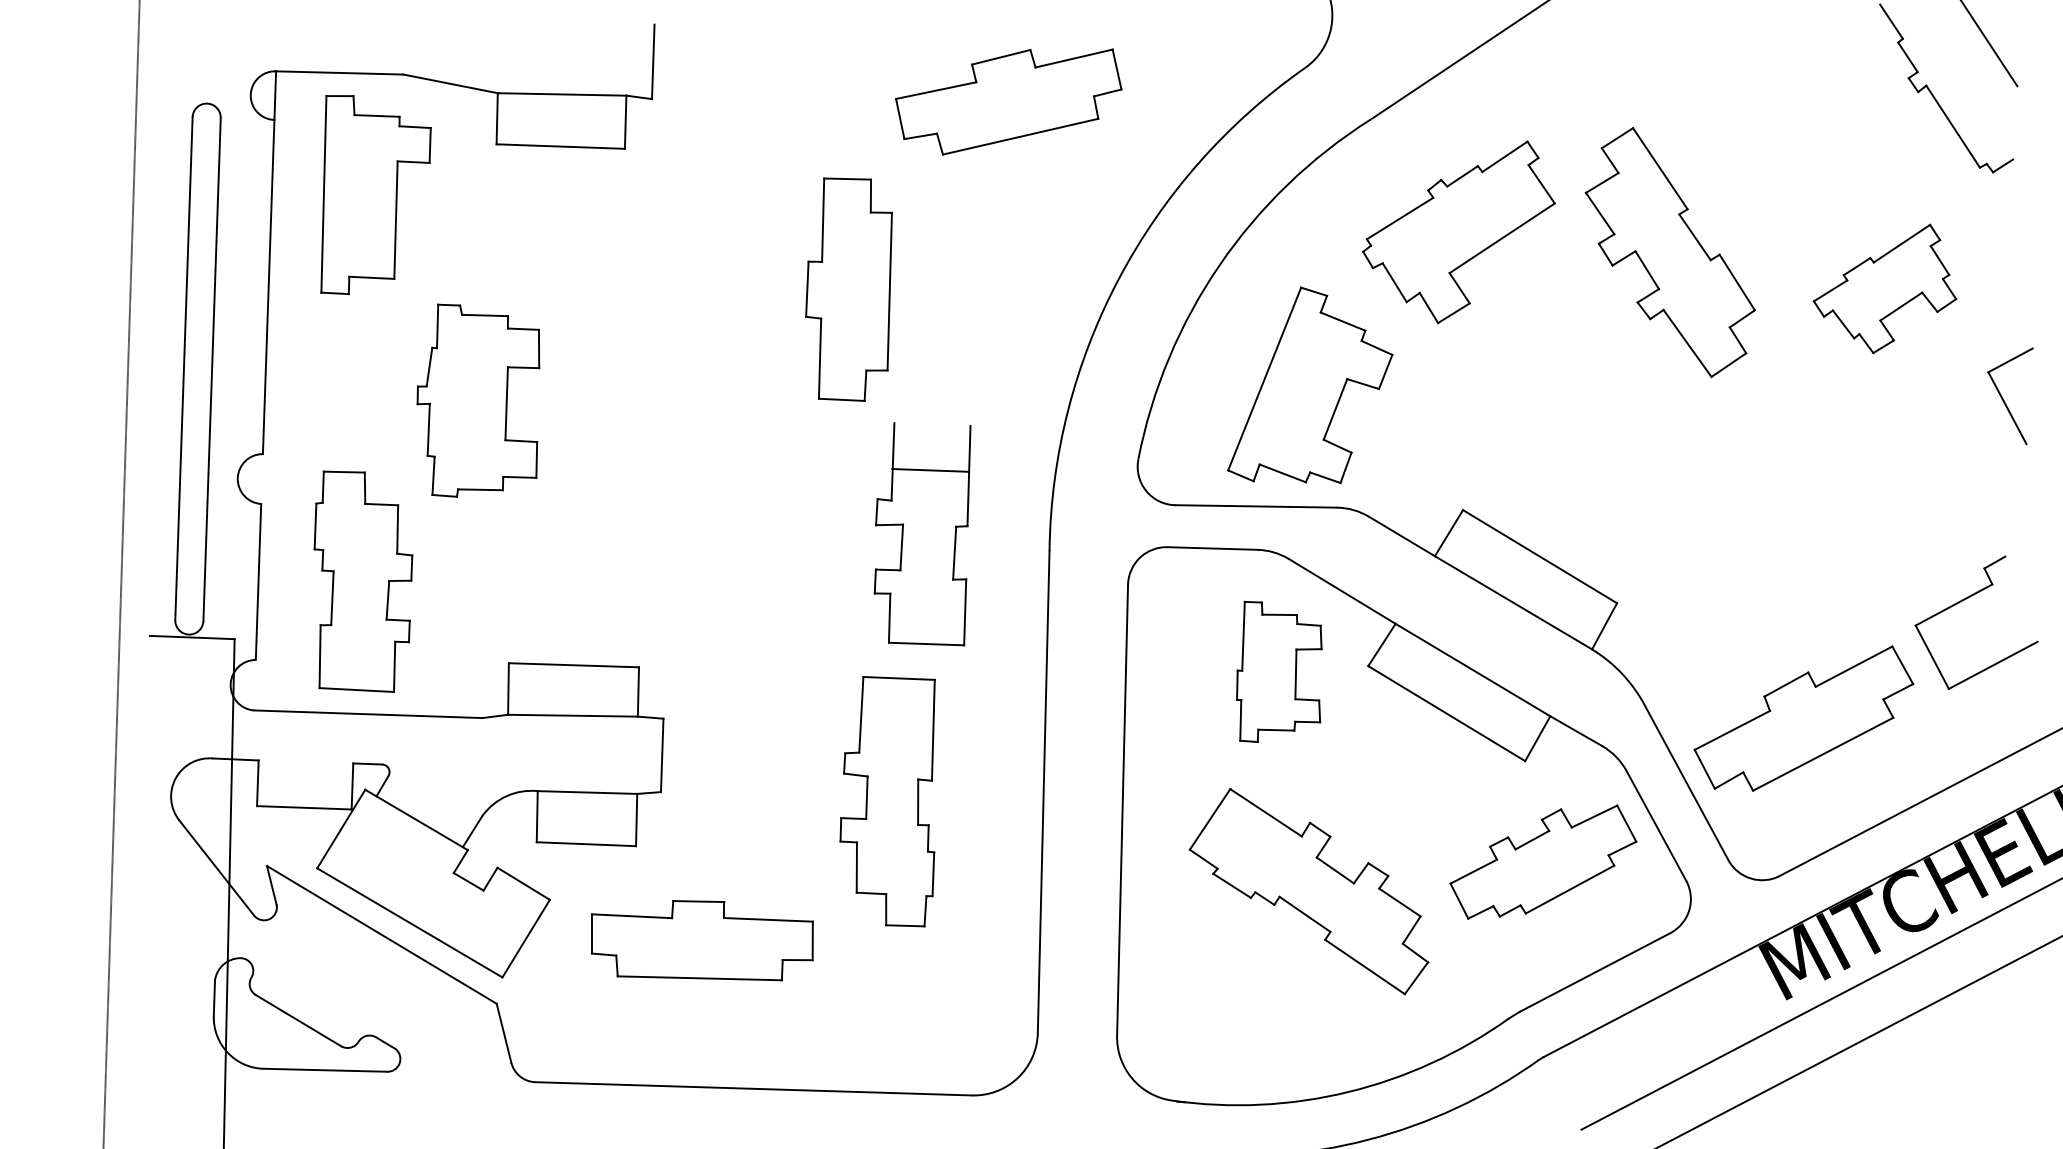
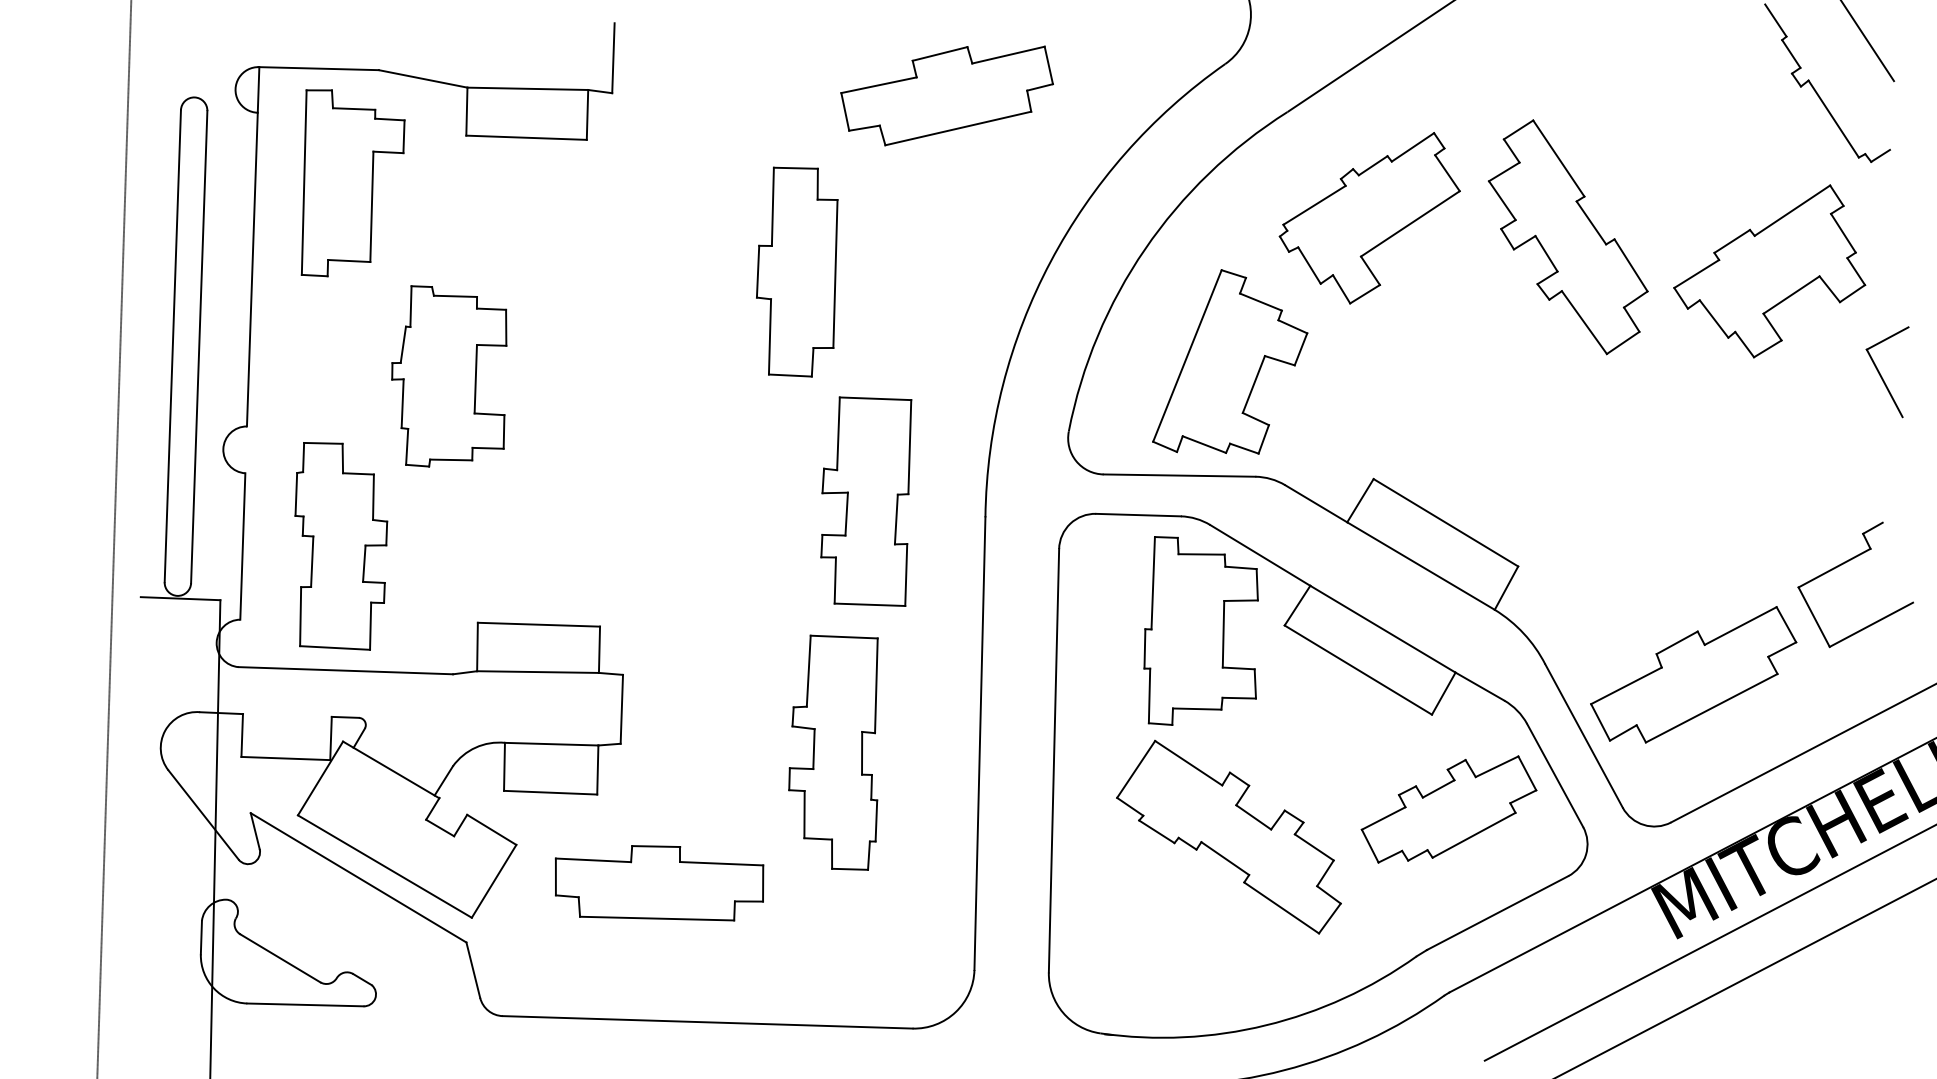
part: (1884, 289) -> (1769, 271), size x1.43
line: (930, 470) -> (875, 398), moved
part: (1278, 671) -> (1200, 630), size x1.43

